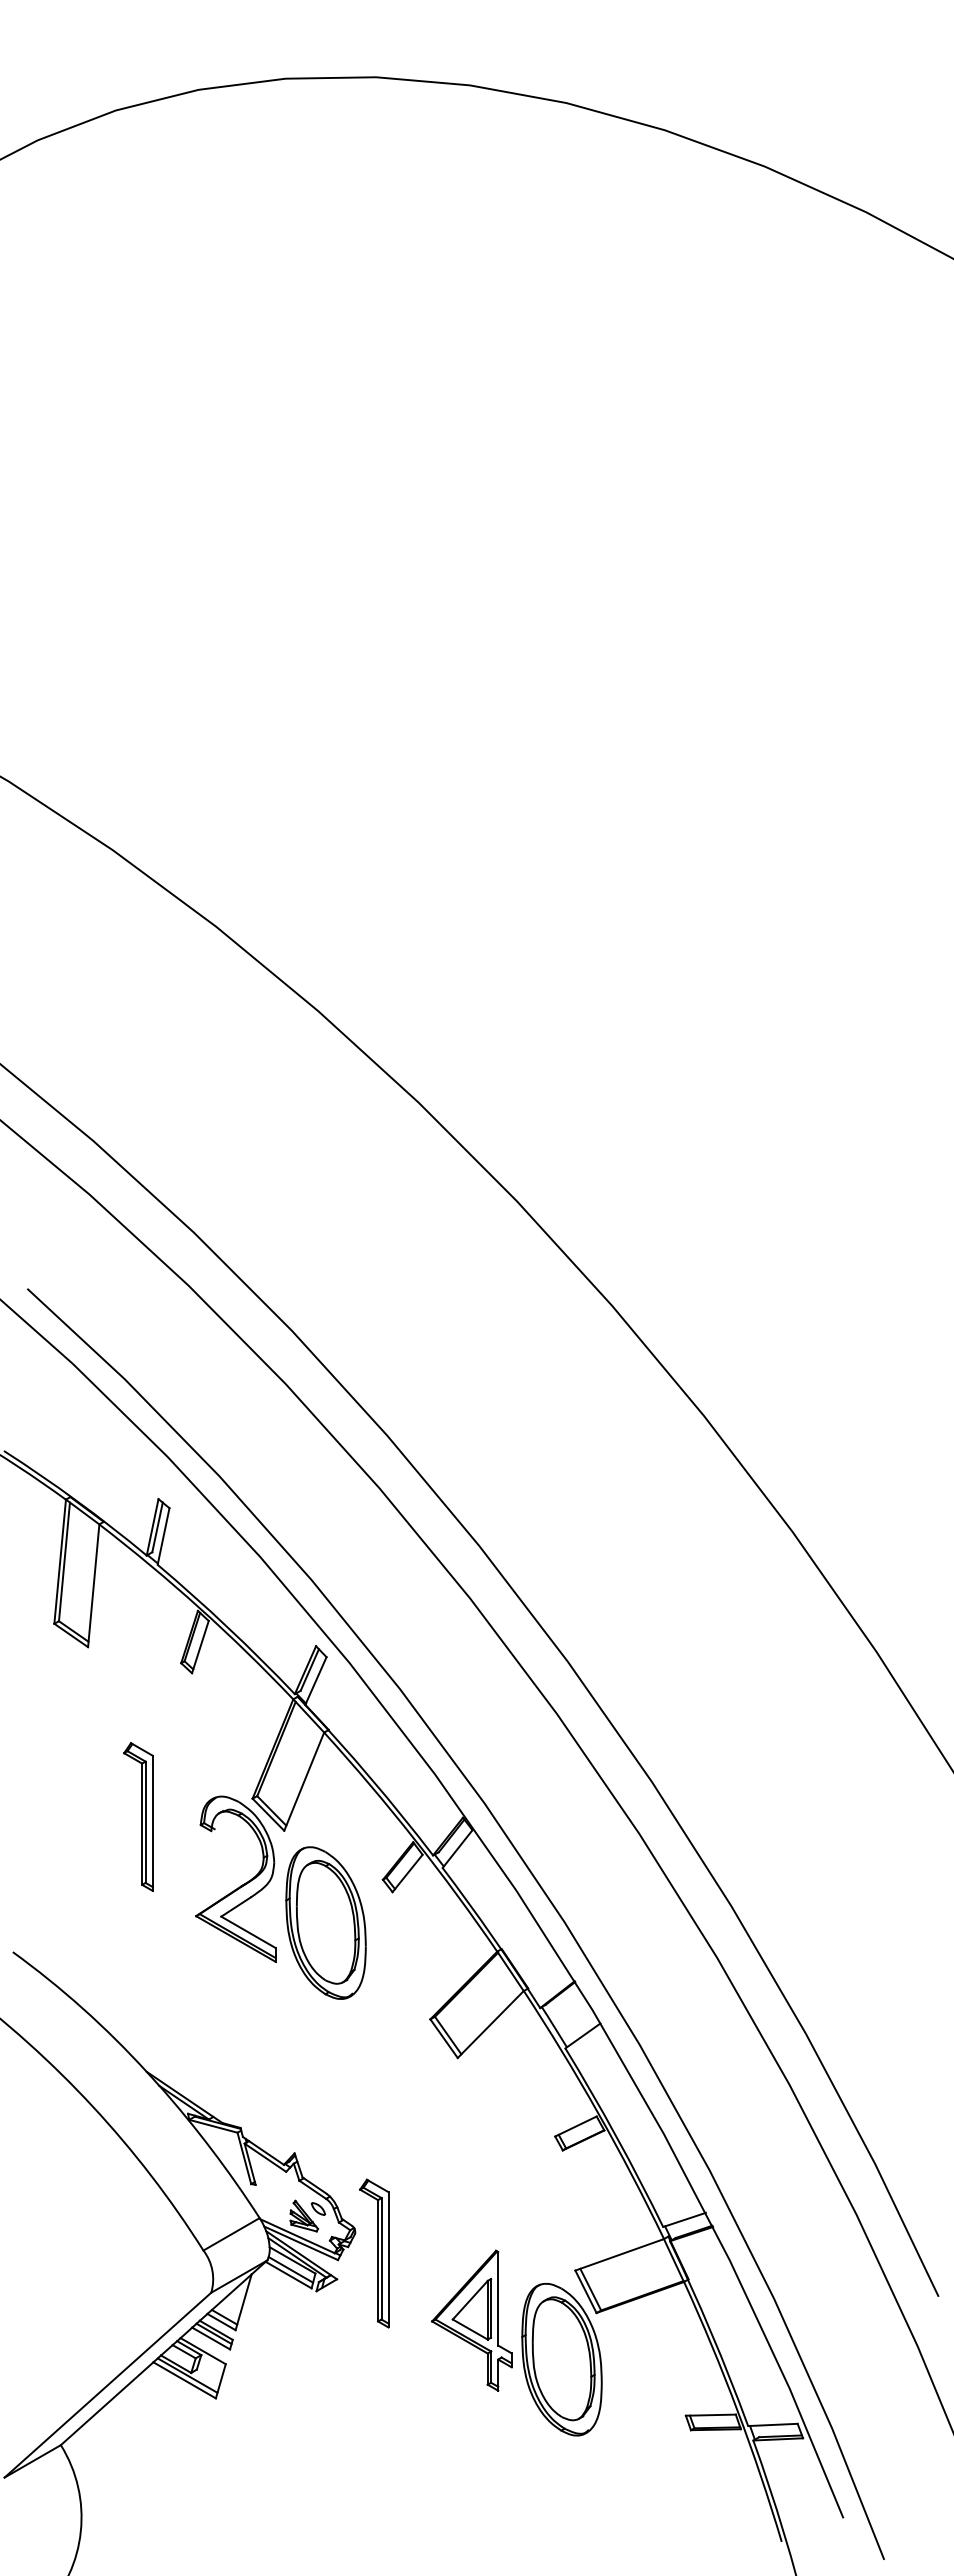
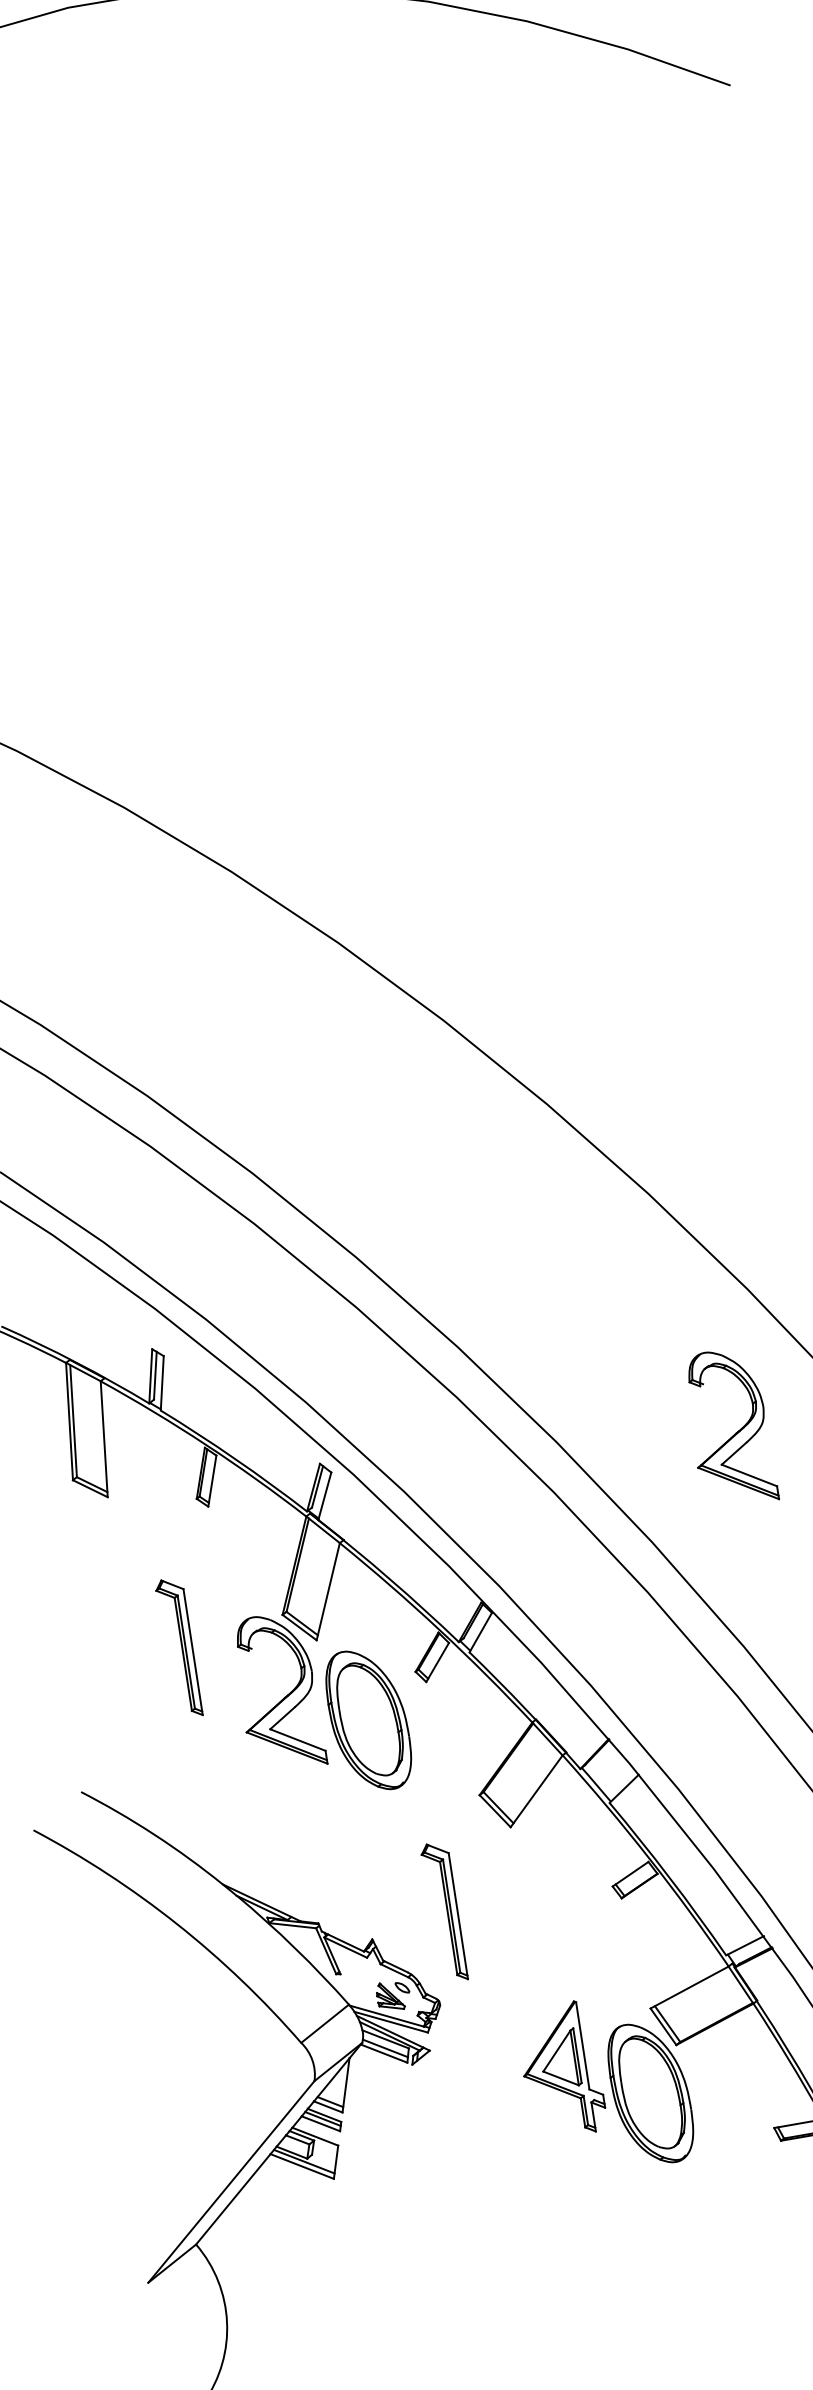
part: (756, 1680) -> (735, 1432), added
part: (374, 2253) -> (444, 1912), moved

